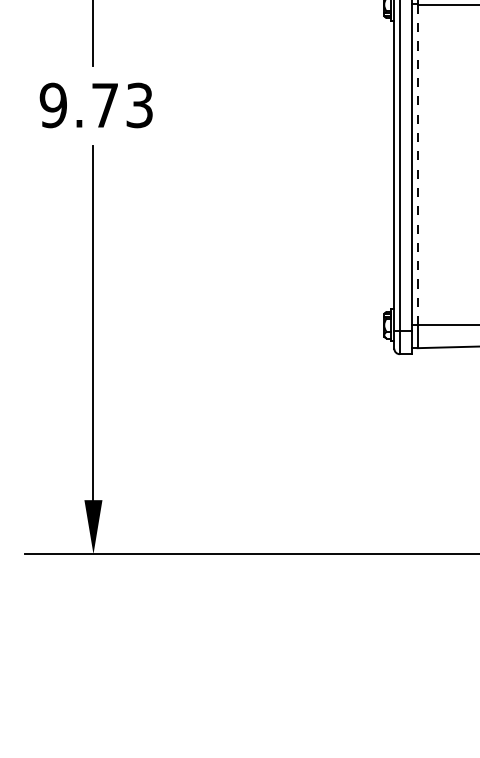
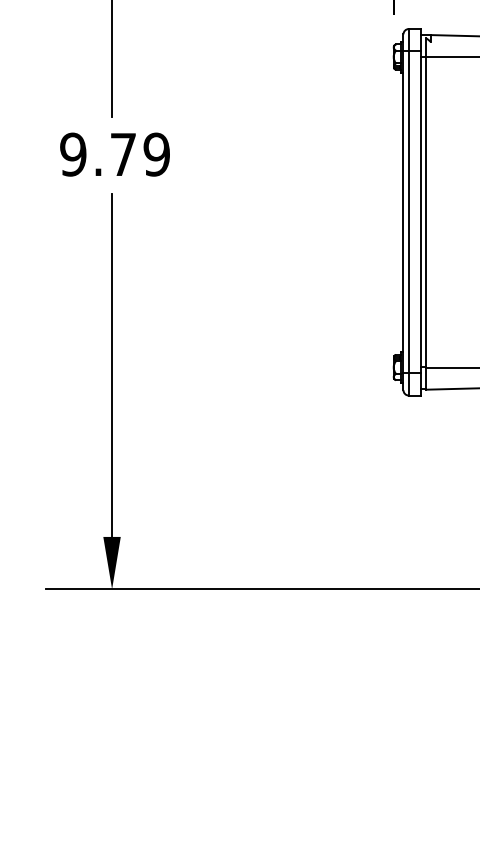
text: (139, 105) -> (156, 154), 9.73 -> 9.79
line: (418, 164) -> (426, 211), dashed -> solid

